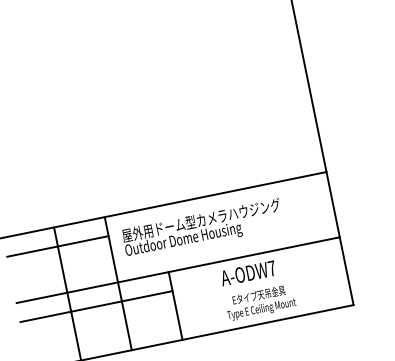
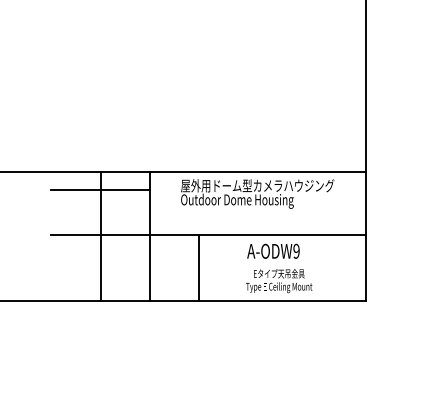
text: (202, 228) -> (257, 193), moved
text: (271, 267) -> (296, 250), A-ODW7 -> A-ODW9
line: (96, 306) -> (125, 253), removed

